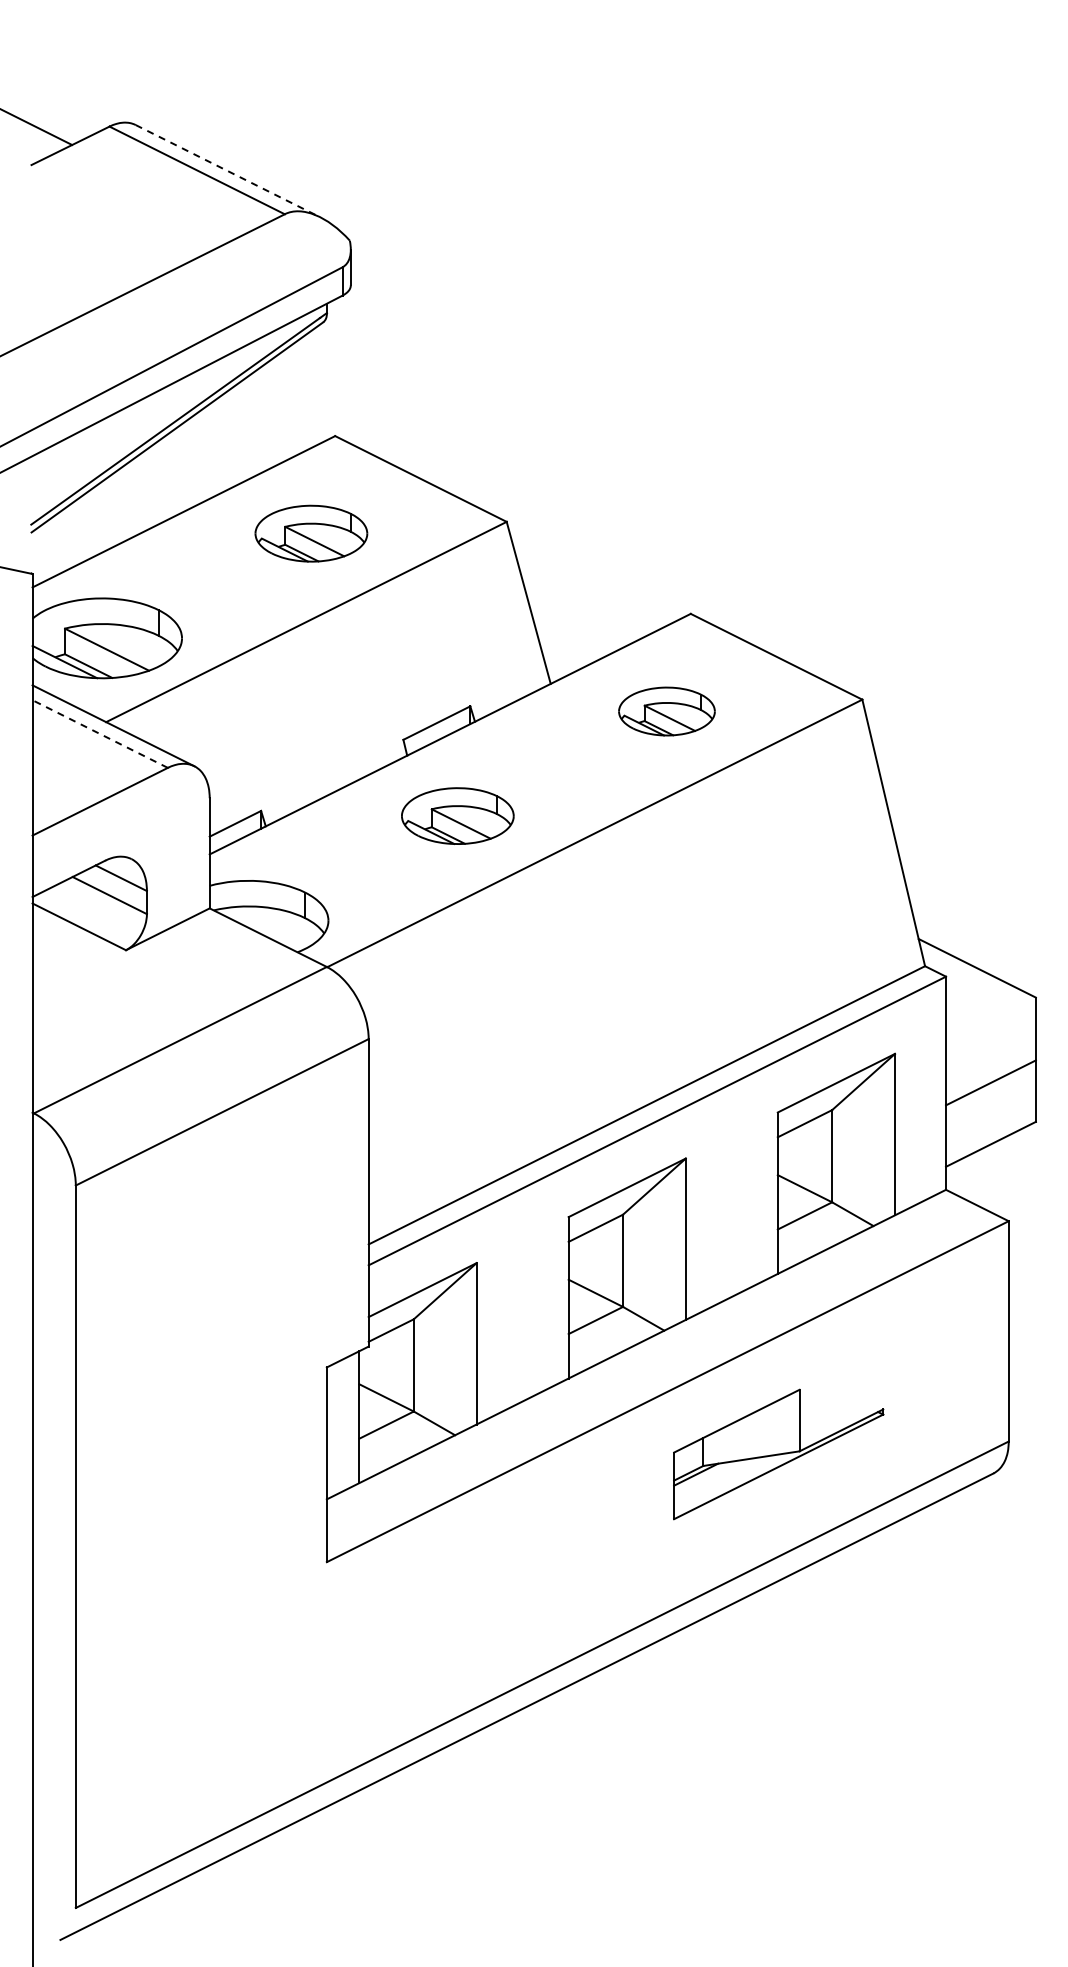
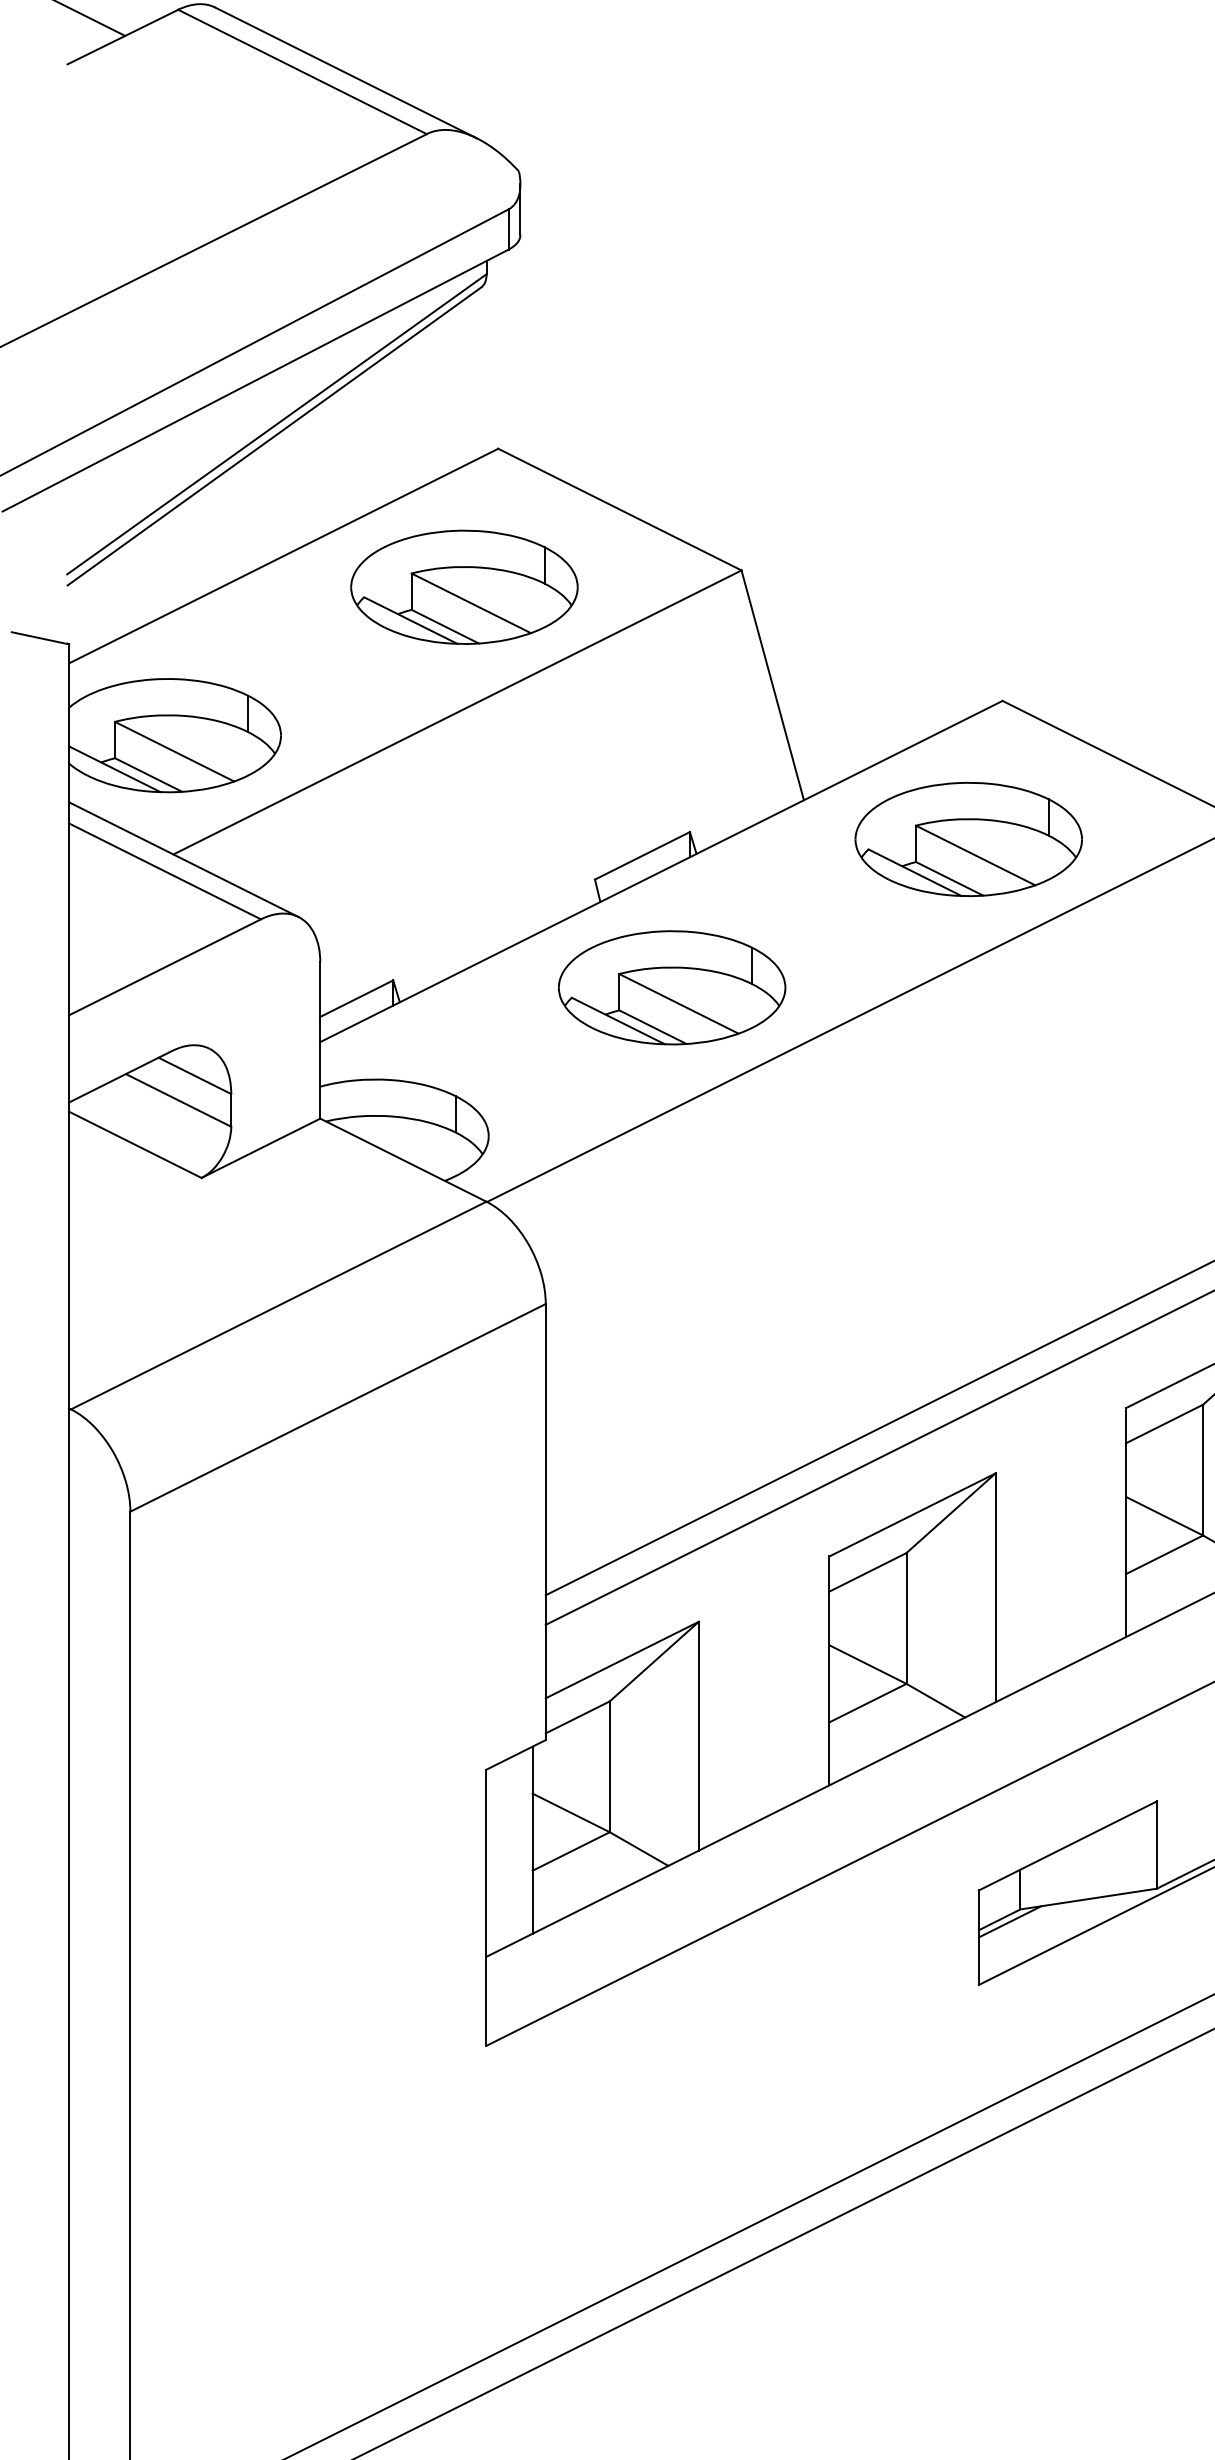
line: (228, 171) -> (346, 73), dashed -> solid
part: (311, 533) -> (464, 586), size x1.43
part: (666, 711) -> (968, 839), size x1.67
line: (100, 734) -> (165, 871), dashed -> solid
part: (457, 815) -> (671, 986), size x1.43

